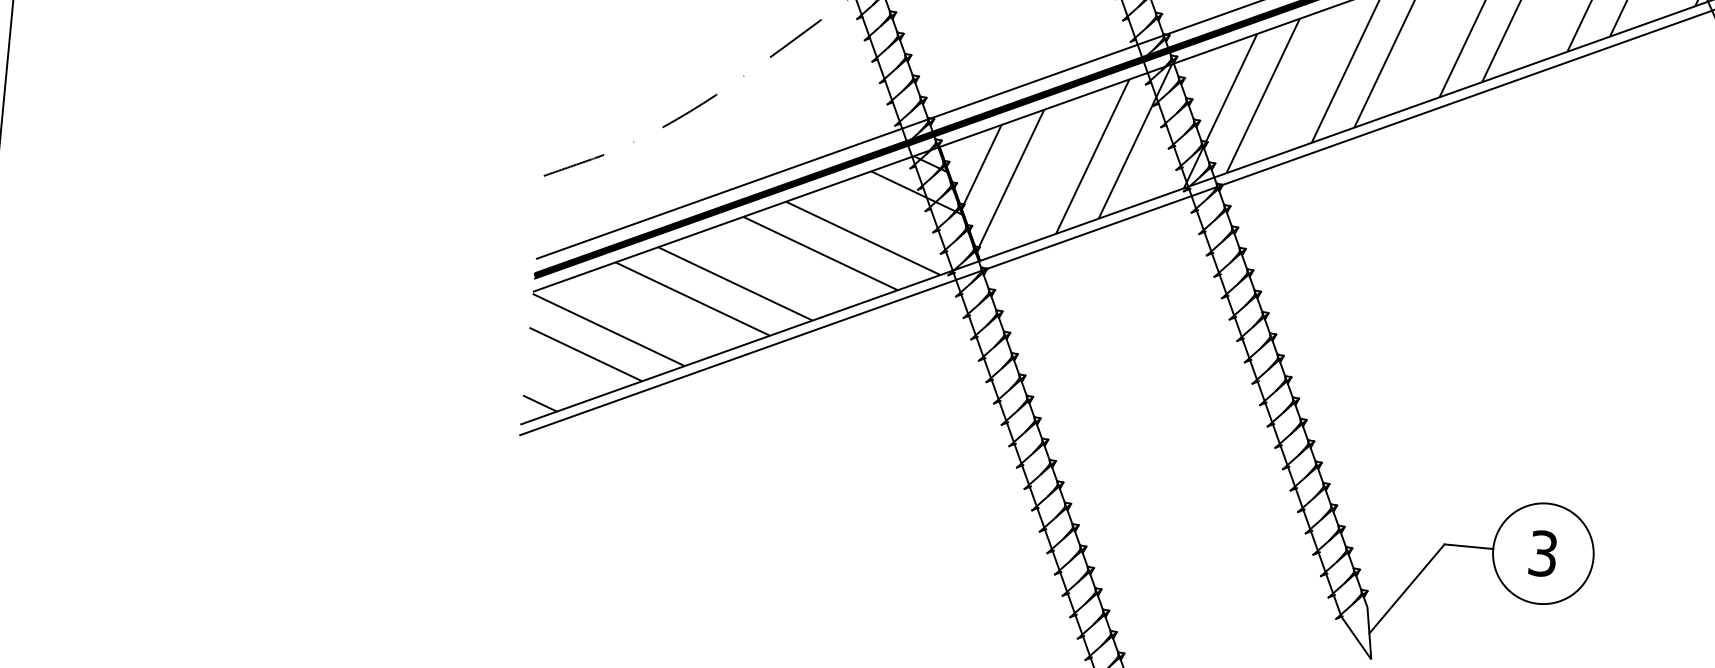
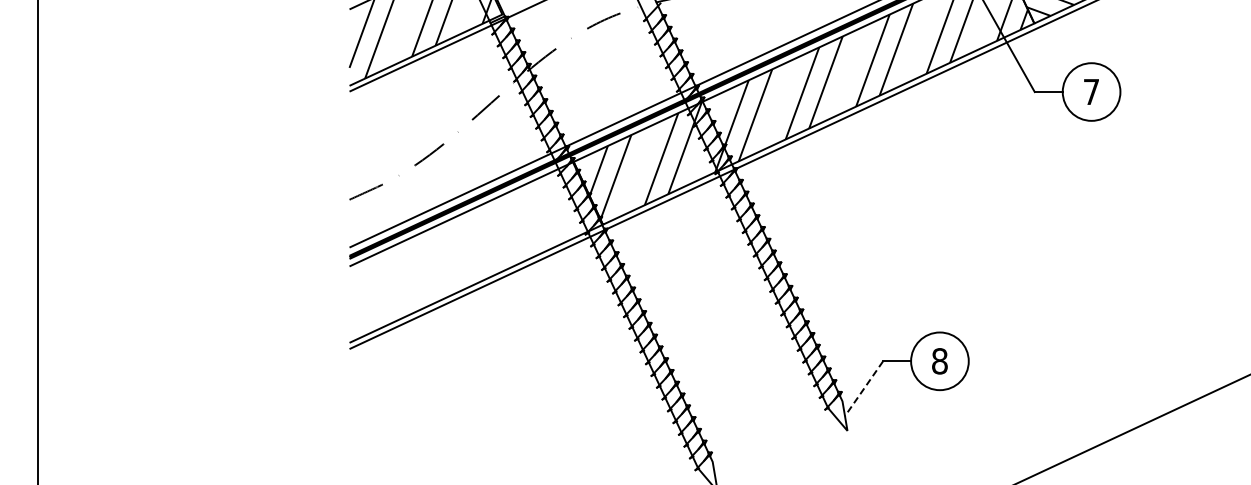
hatch: (745, 283) -> (470, 250), removed
text: (1542, 553) -> (939, 361), 3 -> 8
line: (1405, 590) -> (863, 389), solid -> dashed

